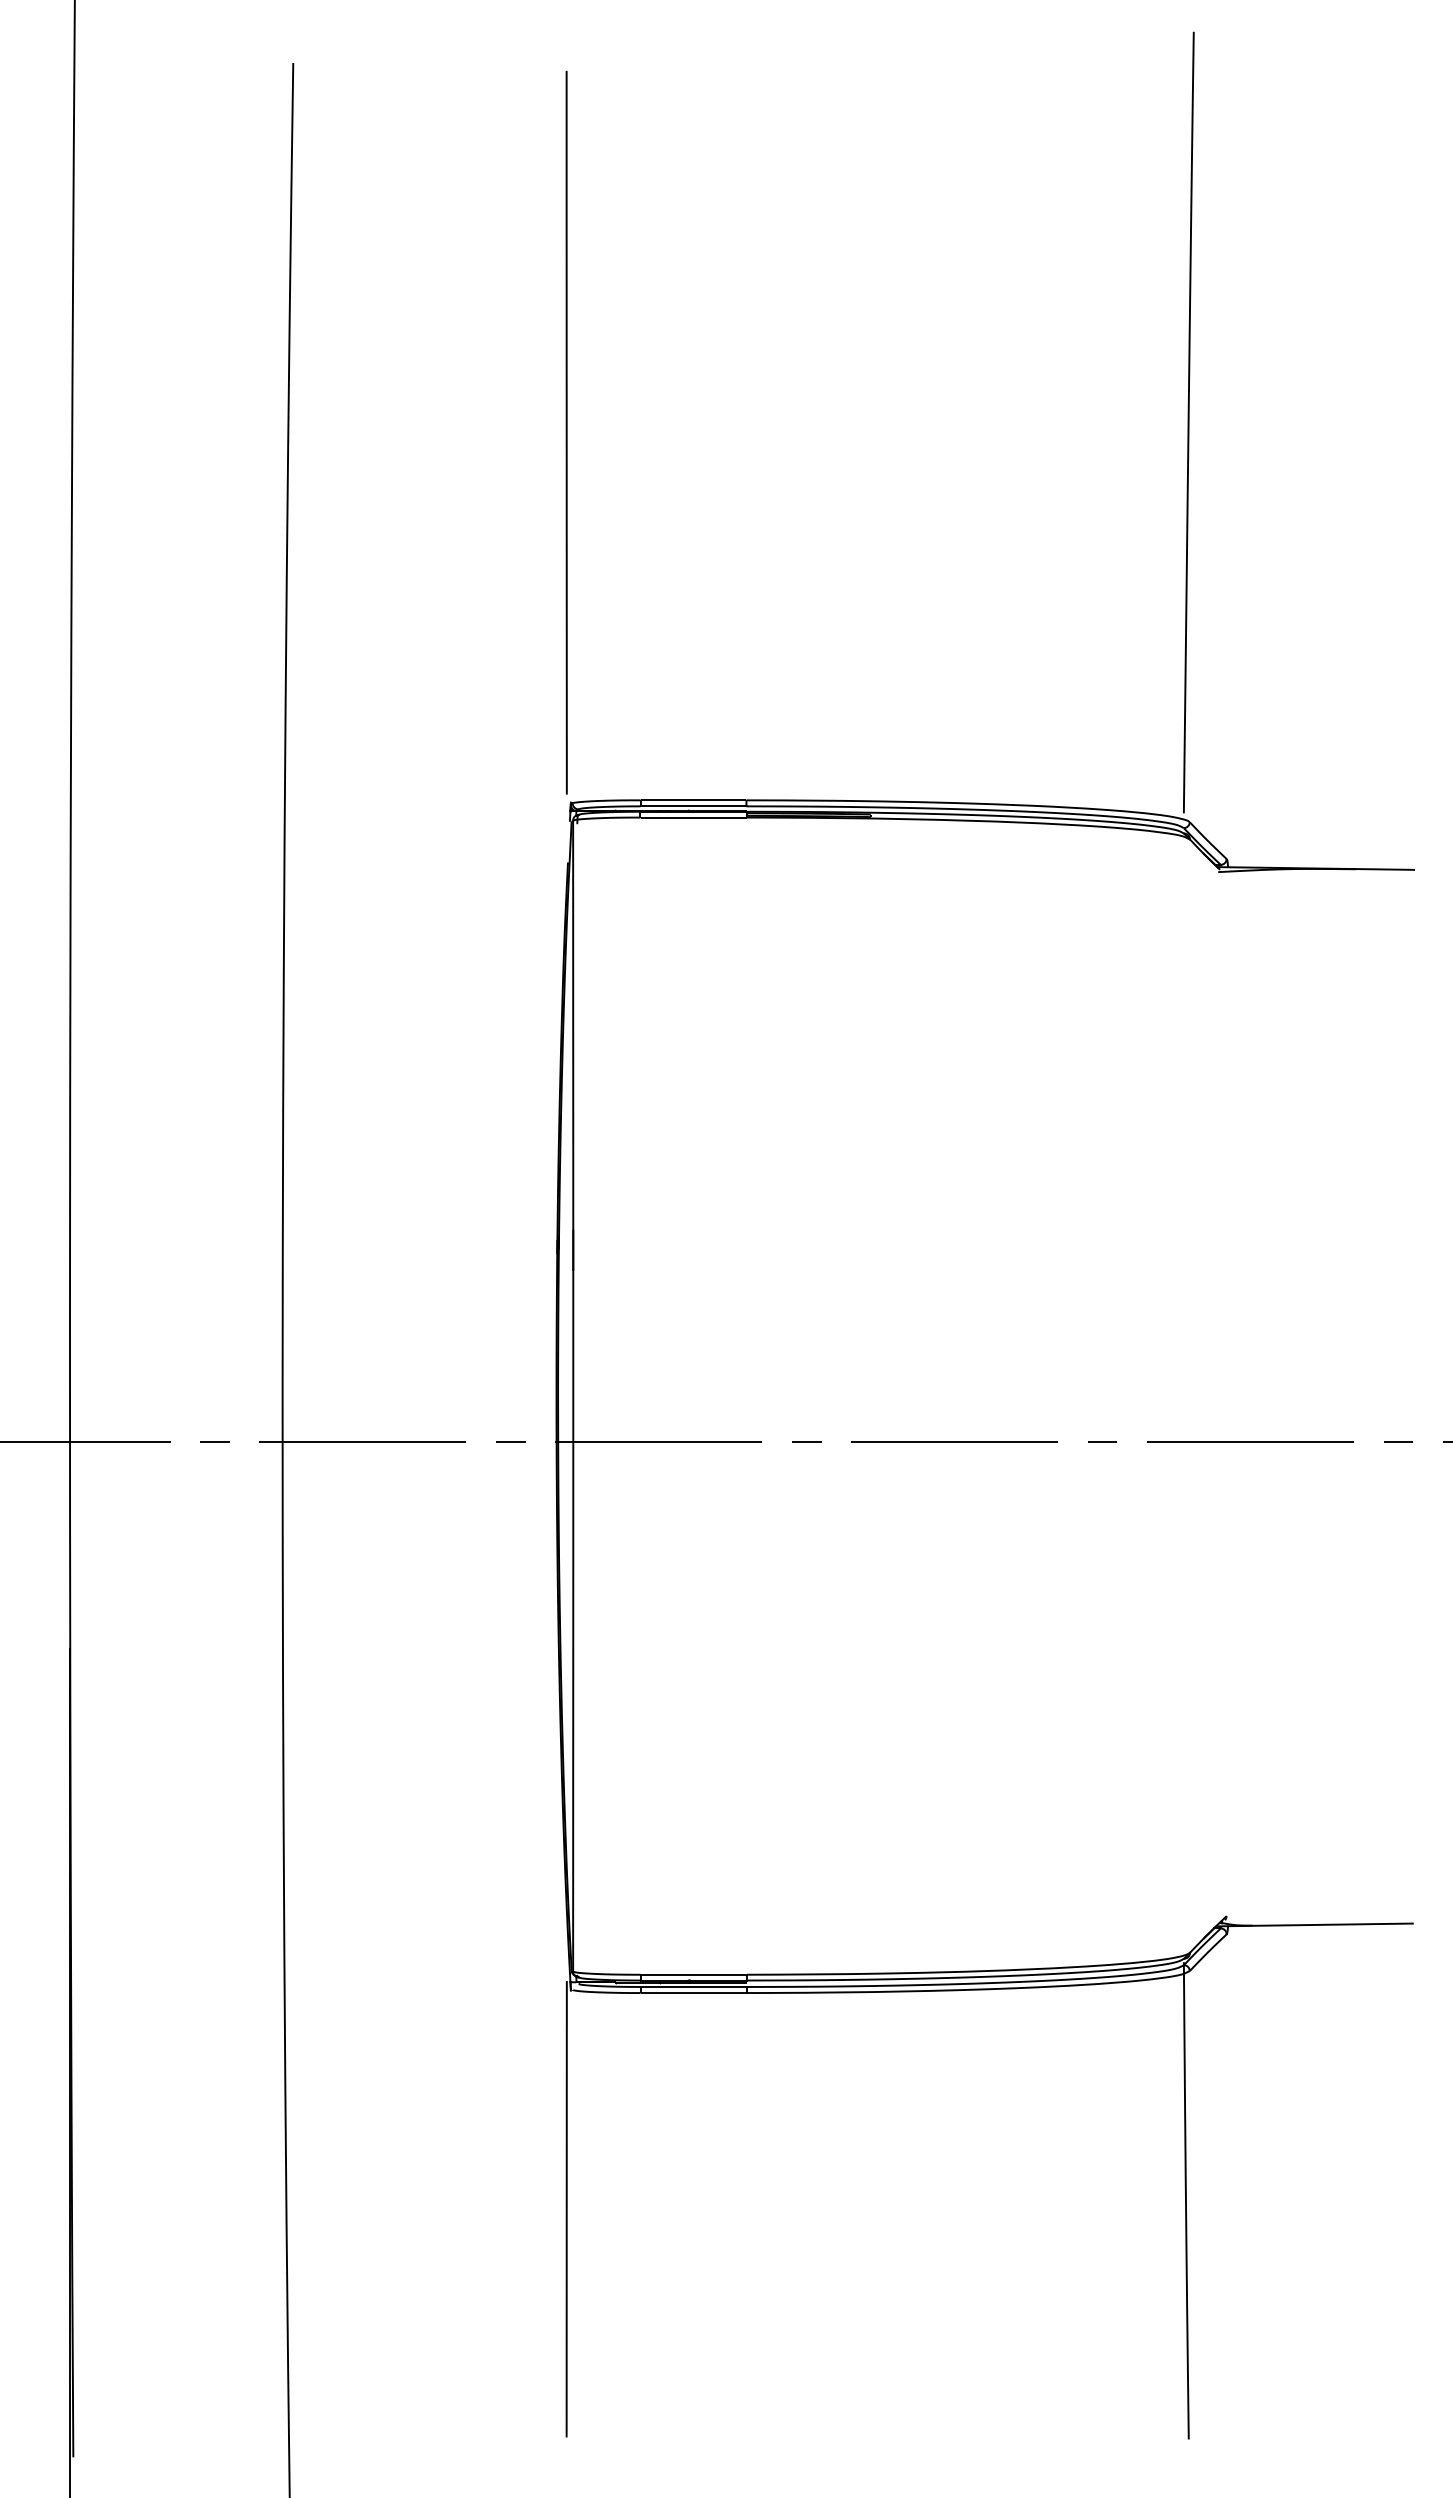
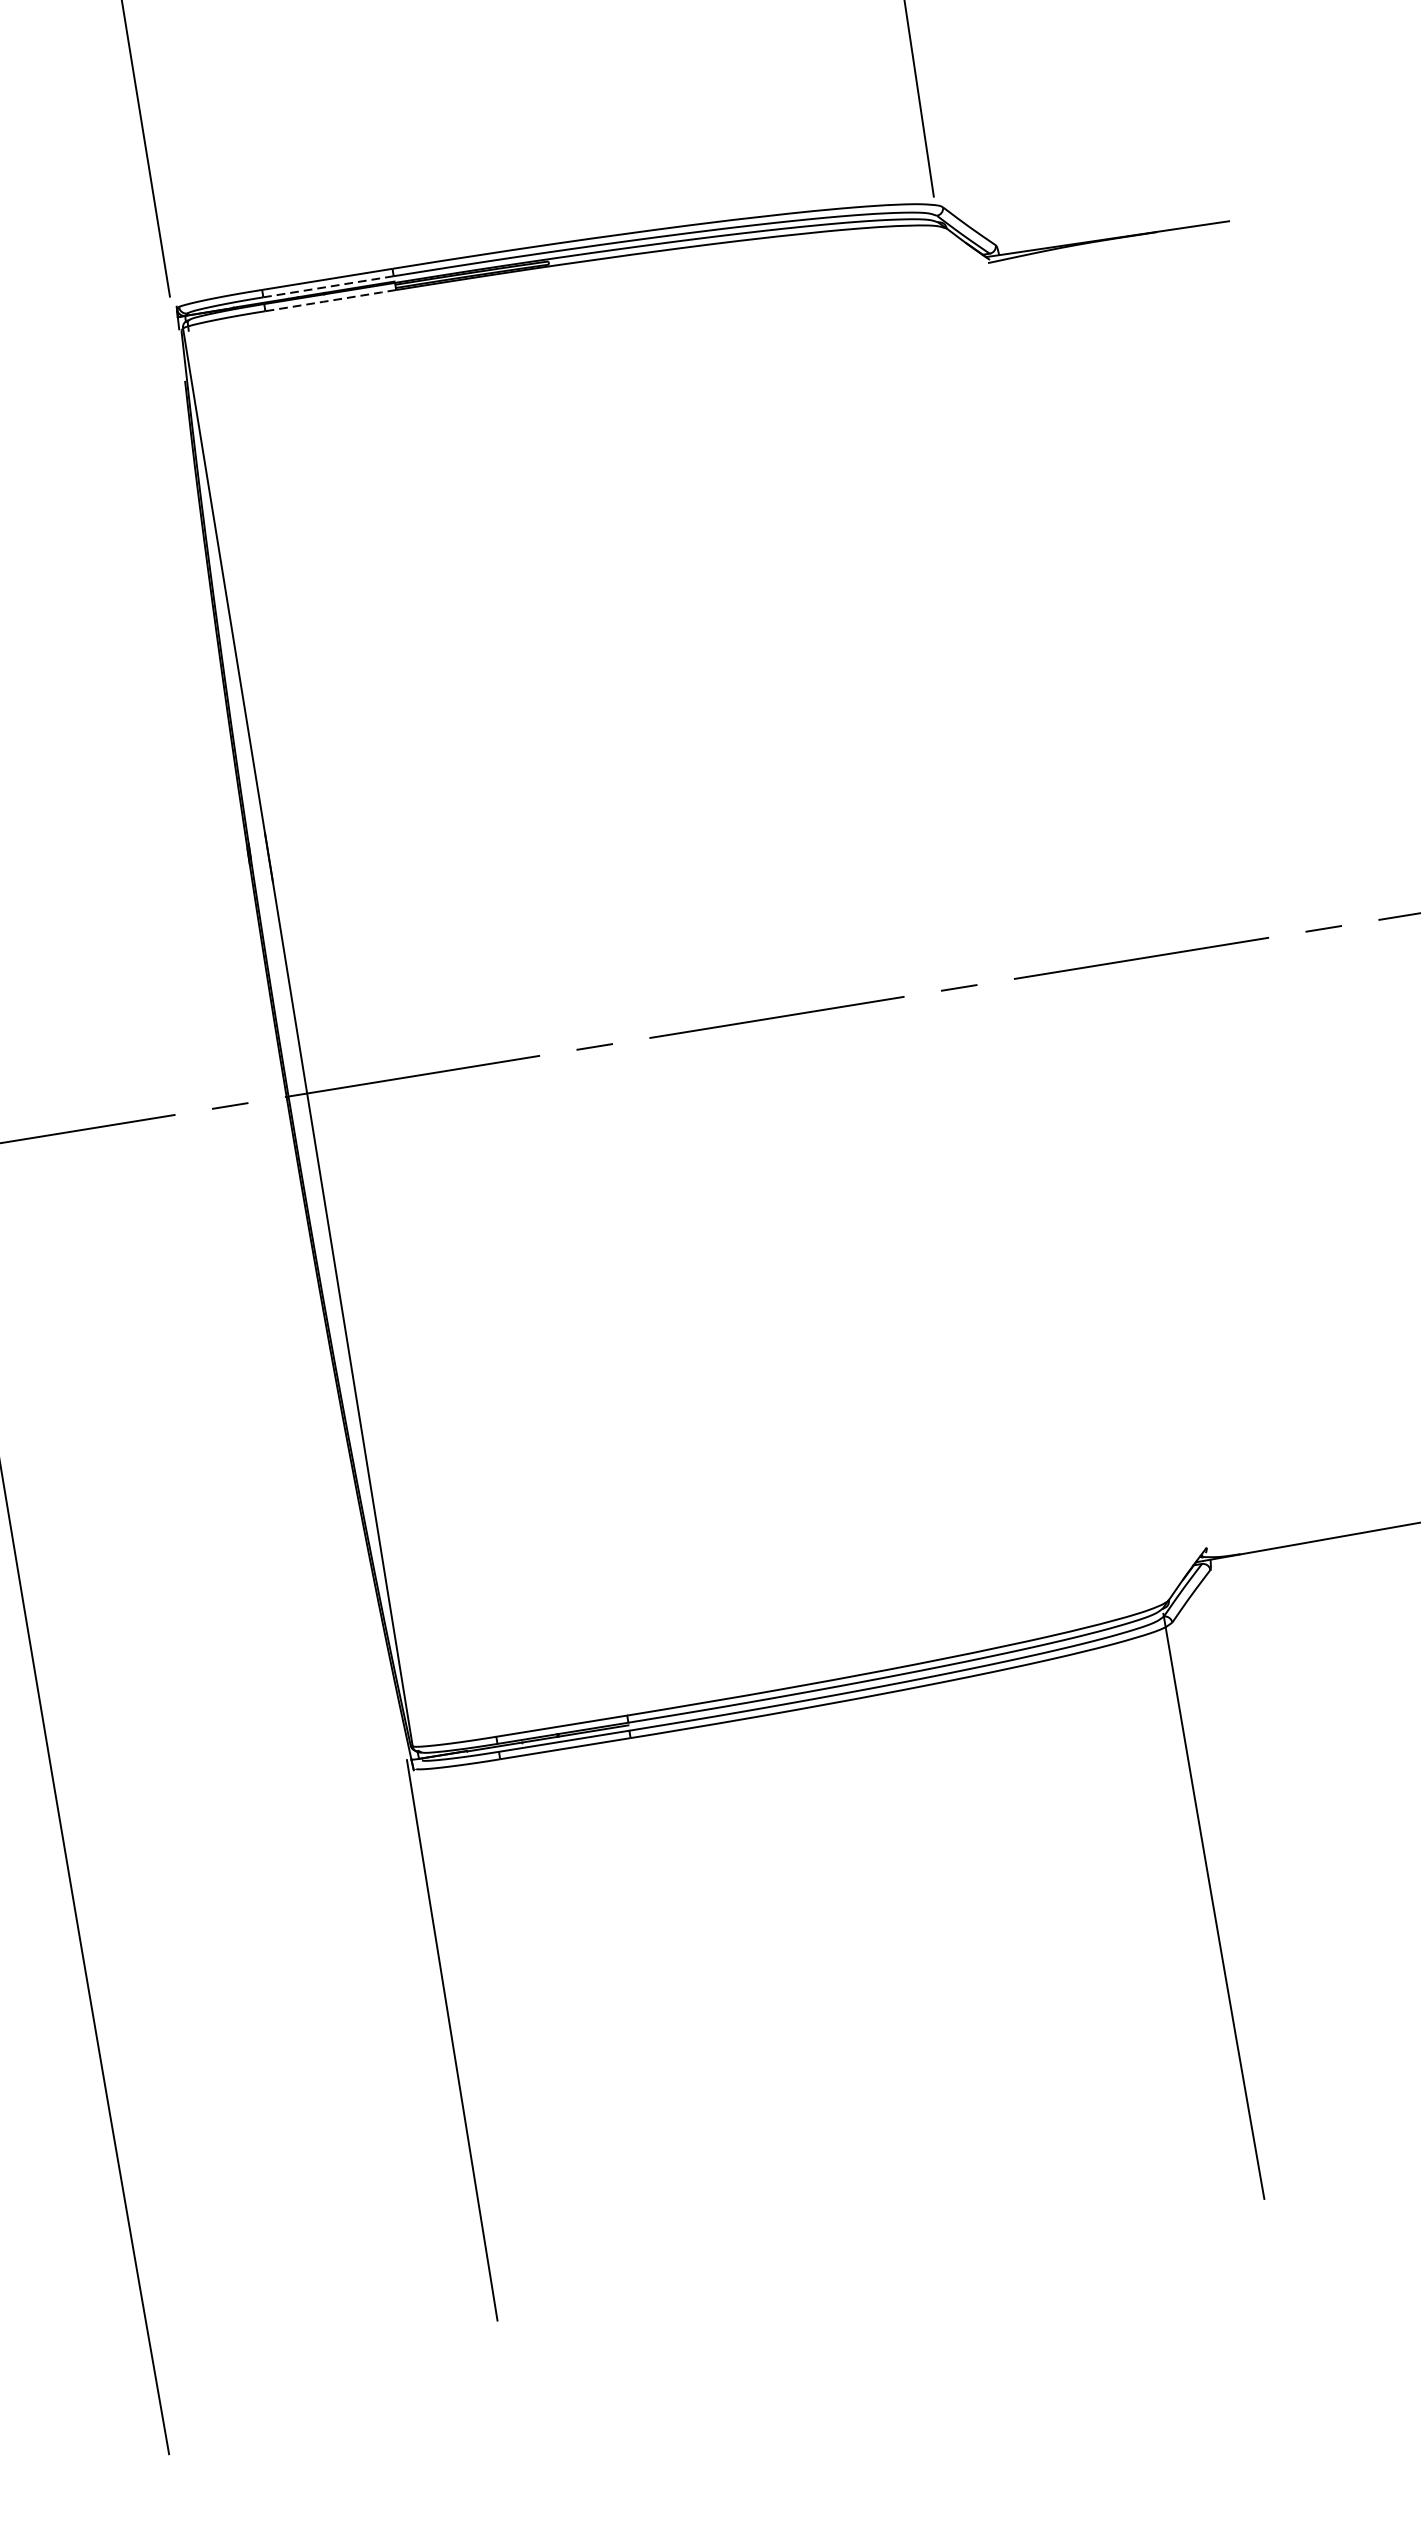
line: (693, 806) -> (328, 286), solid -> dashed
line: (693, 817) -> (330, 300), solid -> dashed

